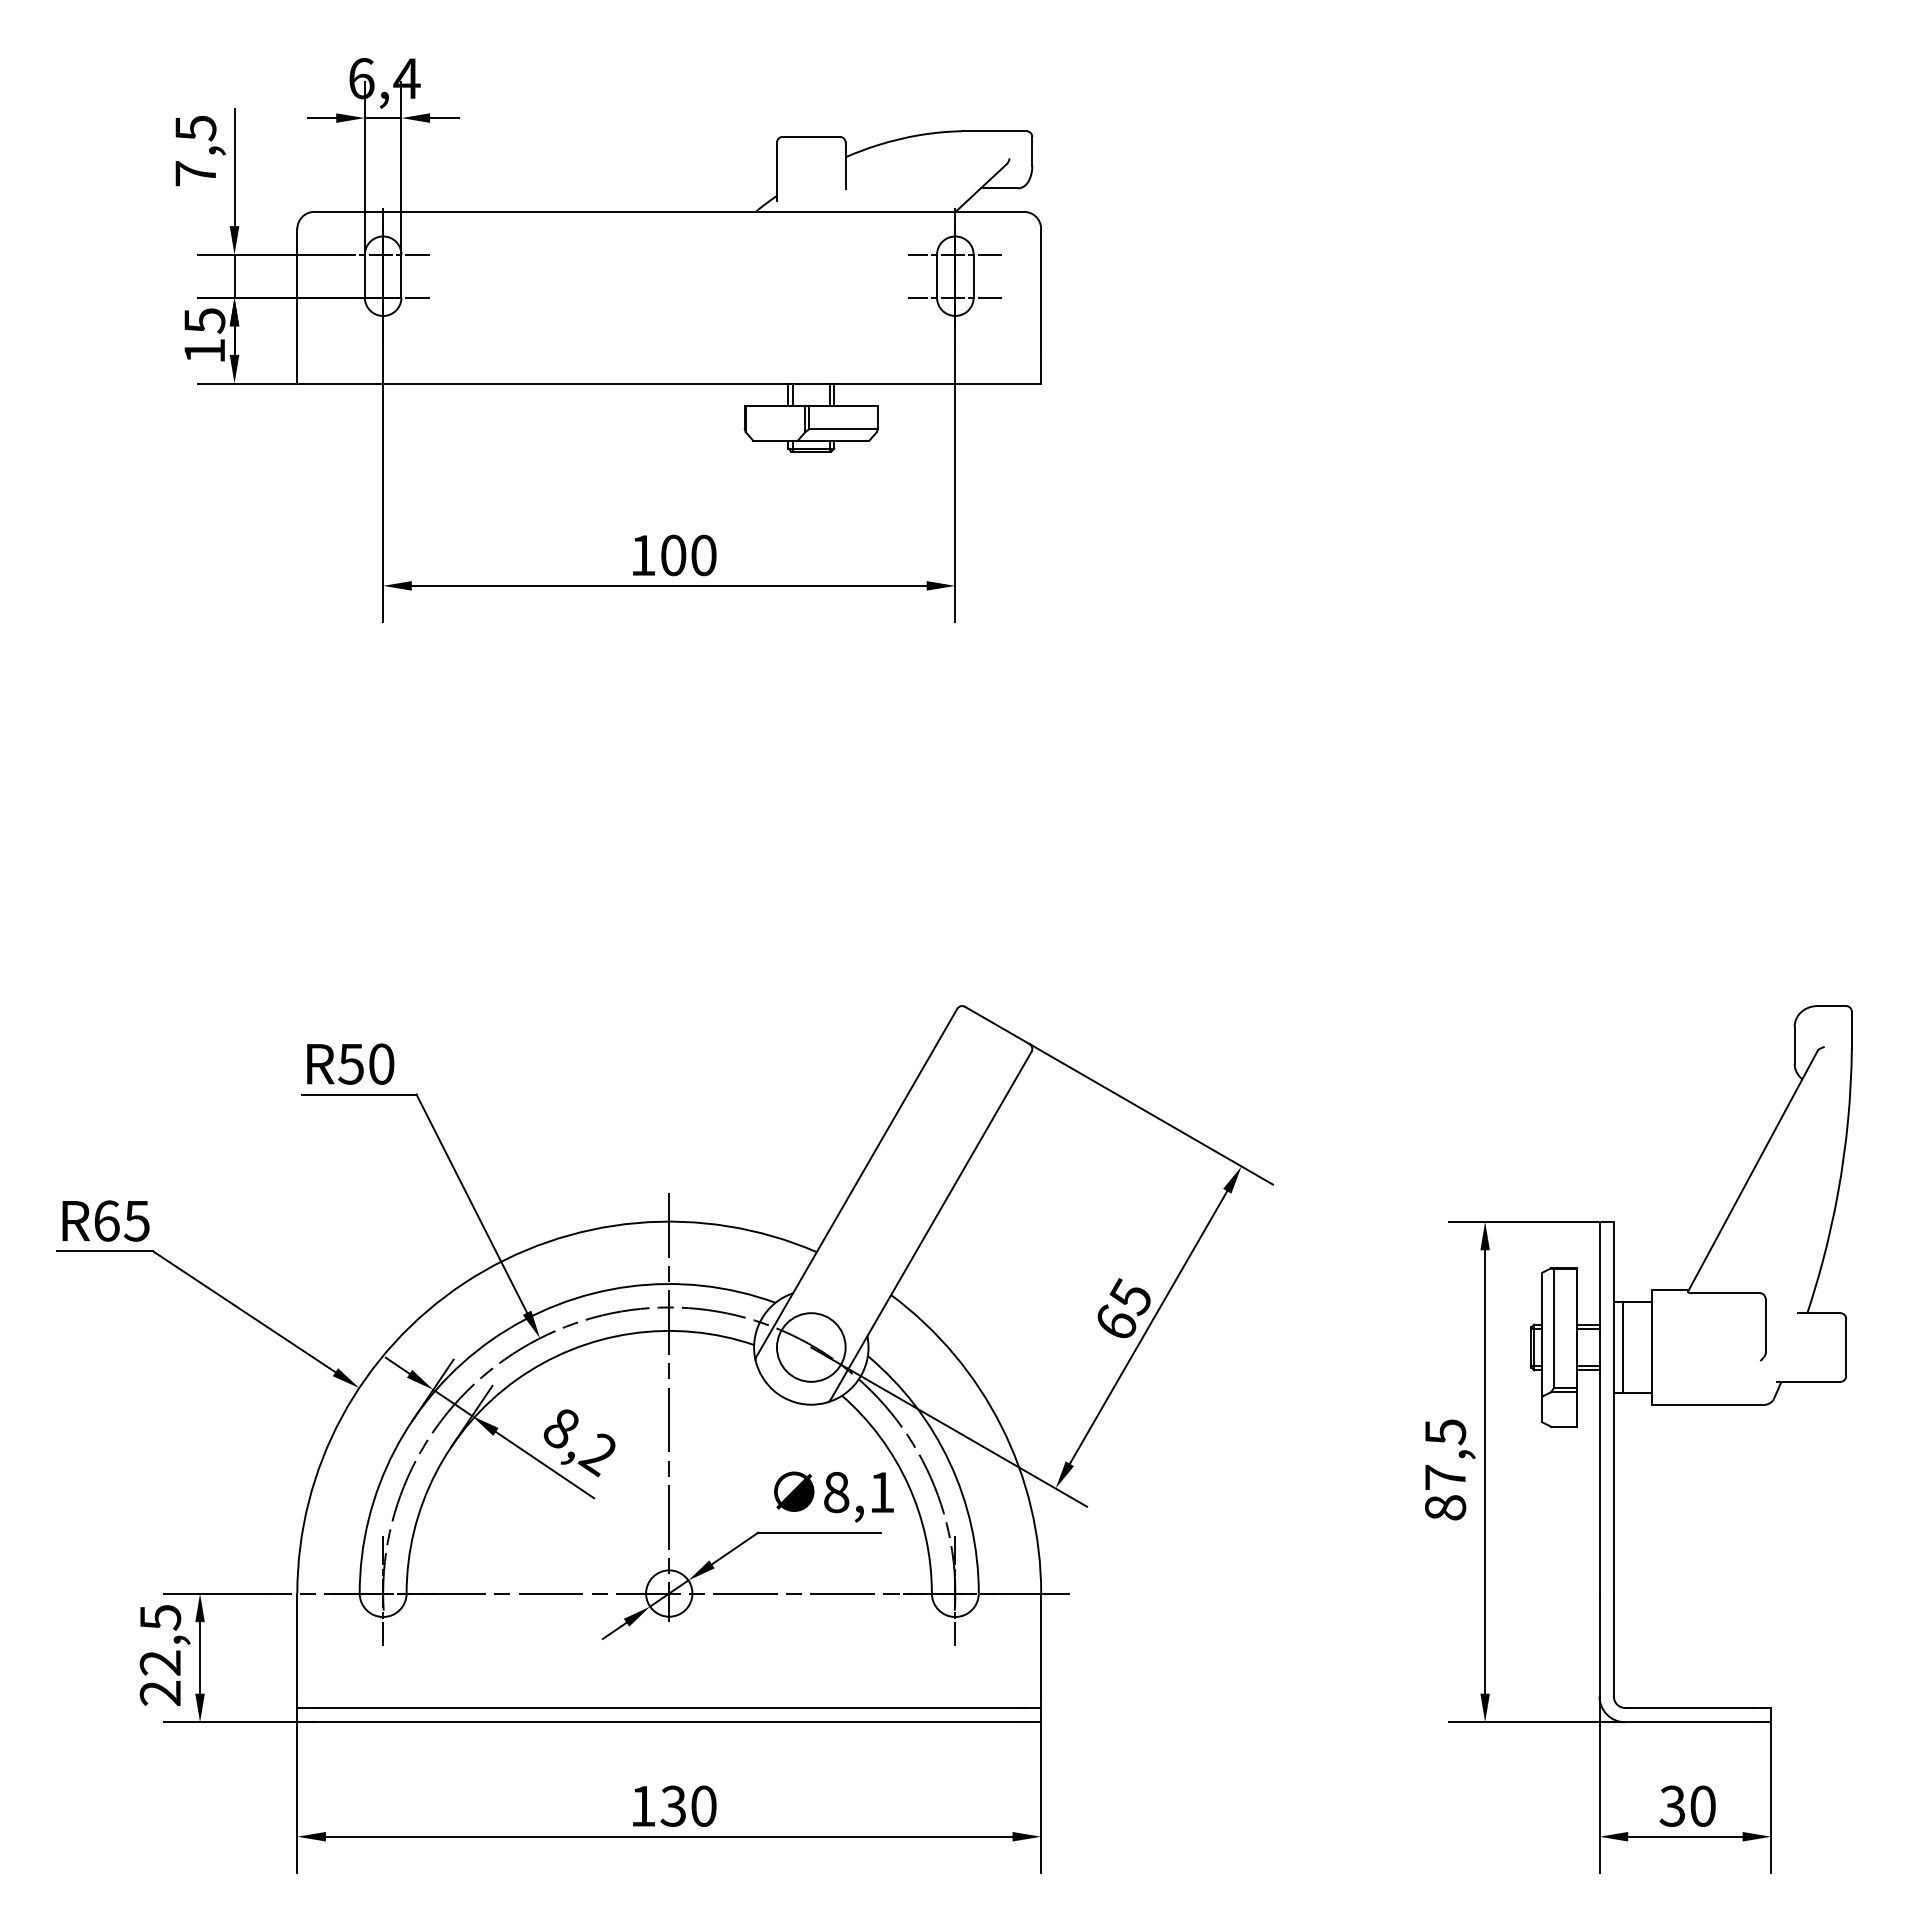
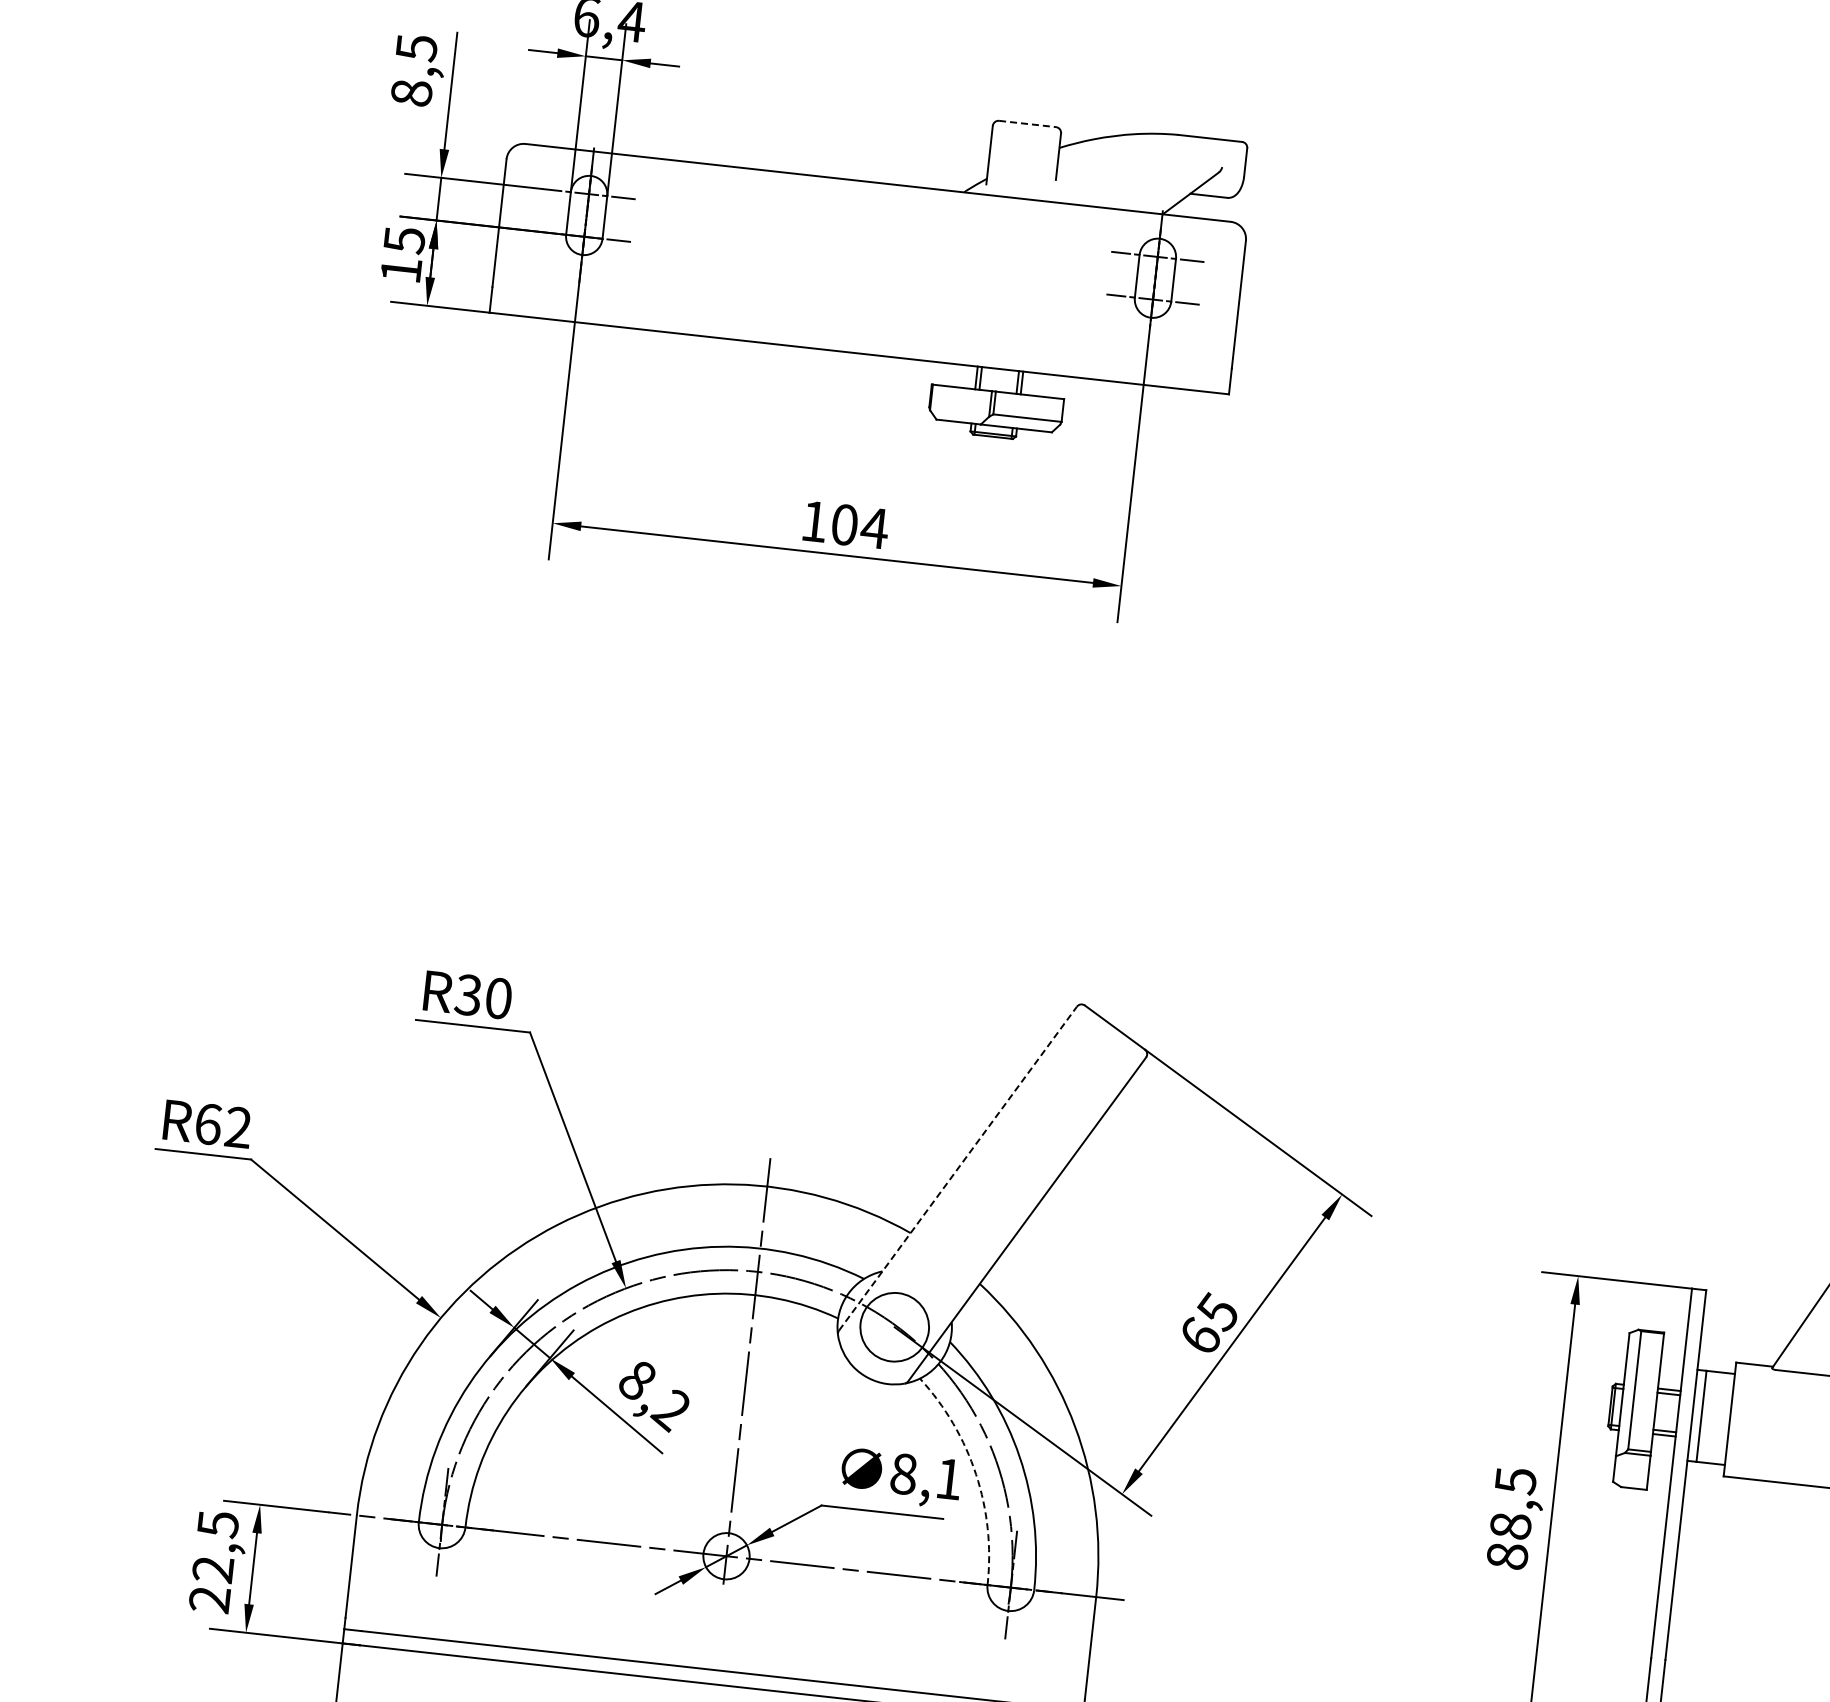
line: (811, 136) -> (1027, 123), solid -> dashed
text: (195, 173) -> (411, 92), 7,5 -> 8,5
text: (703, 555) -> (874, 528), 100 -> 104
text: (350, 1063) -> (467, 994), R50 -> R30
line: (856, 1182) -> (957, 1168), solid -> dashed
text: (136, 1220) -> (237, 1126), R65 -> R62
text: (1445, 1477) -> (1510, 1526), 87,5 -> 88,5
arc: (908, 1484) -> (976, 1474), solid -> dashed

